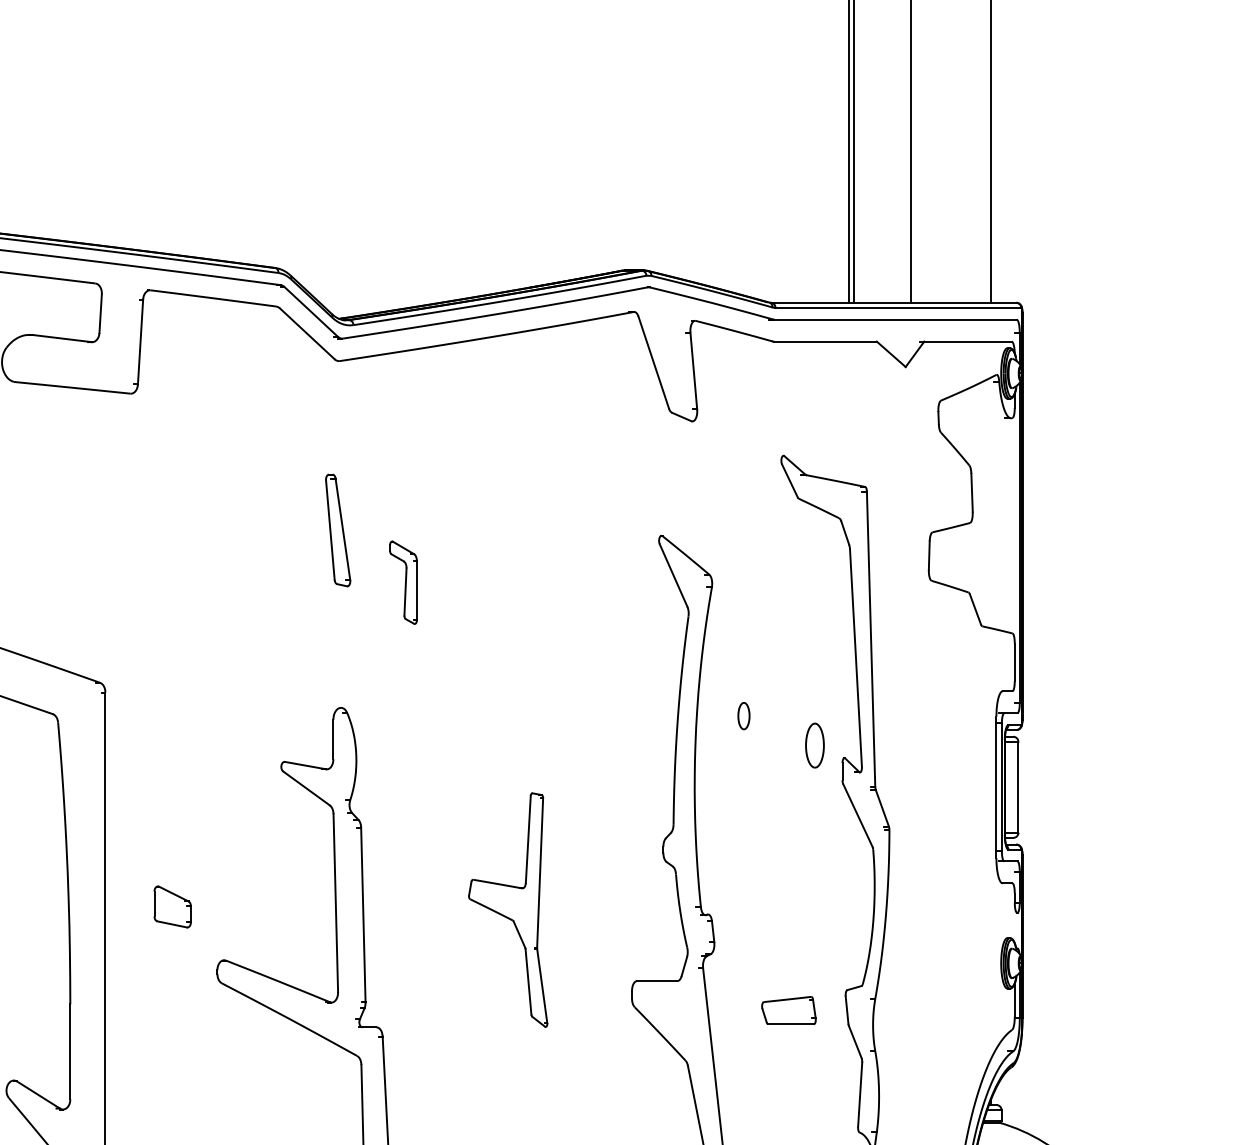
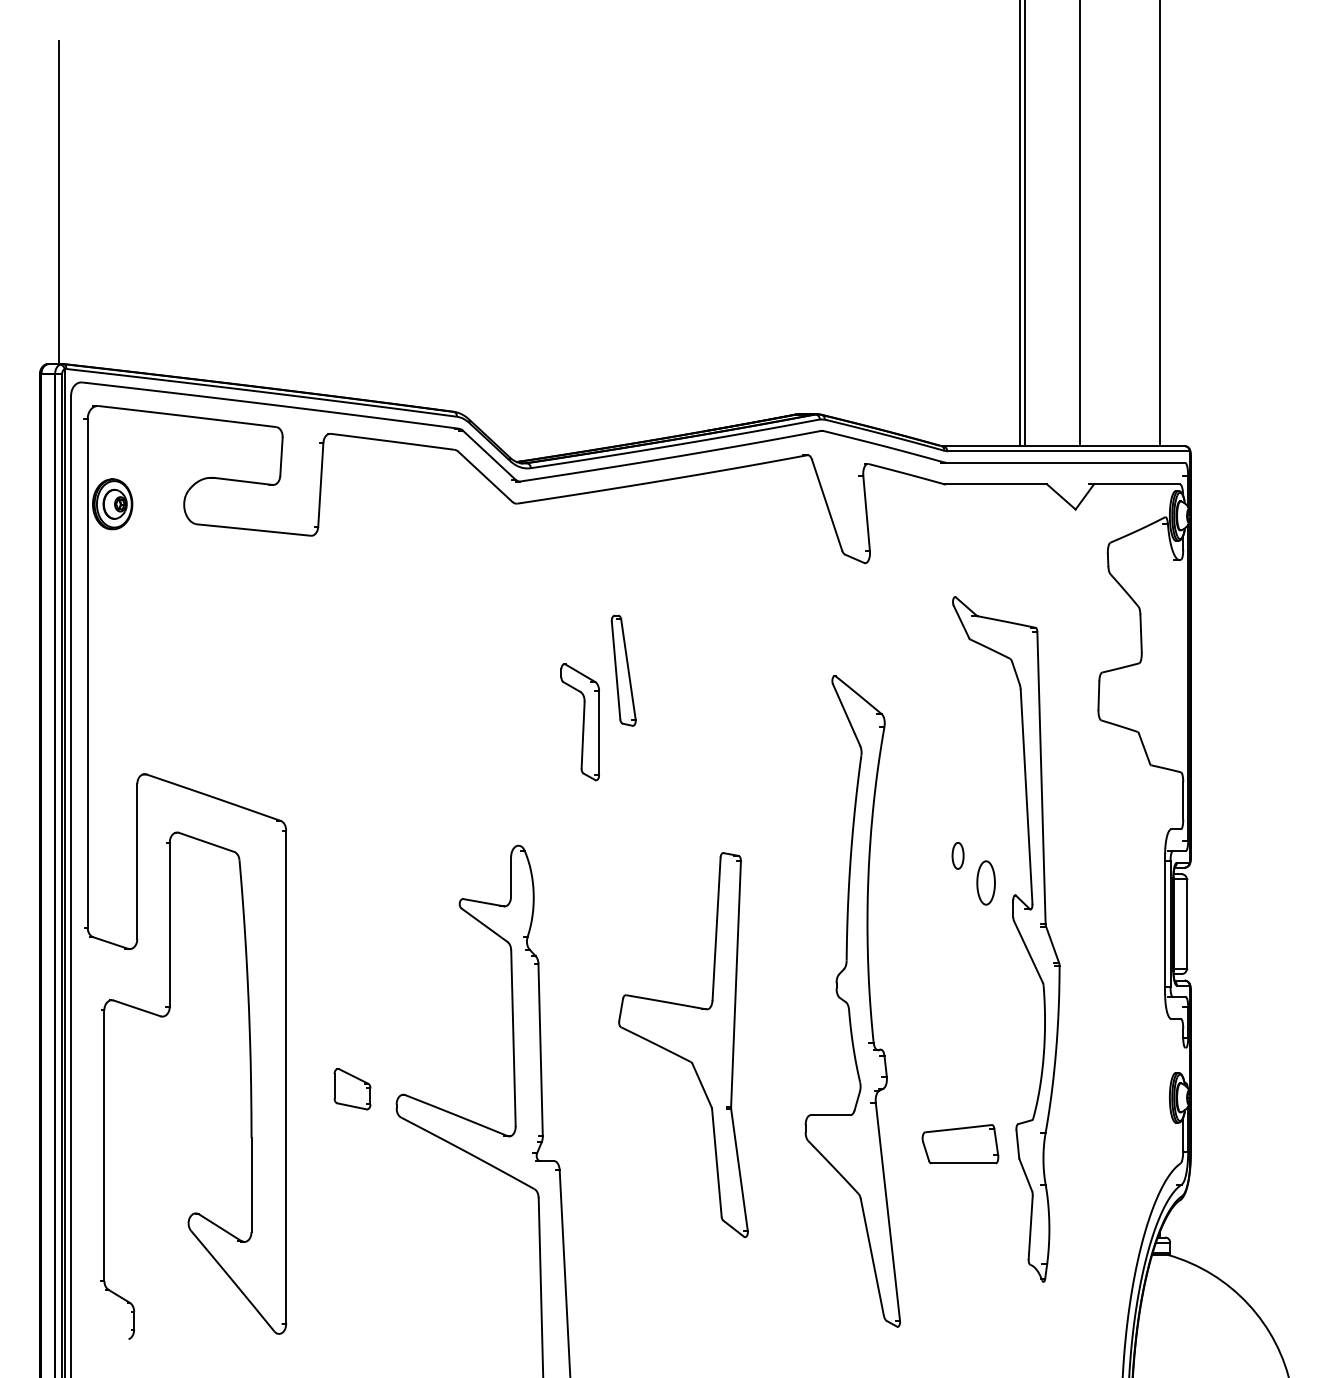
part: (337, 530) -> (623, 670), moved
part: (402, 582) -> (579, 722), size x1.43
part: (743, 715) -> (957, 855), moved
part: (172, 907) -> (352, 1089), moved
part: (508, 910) -> (683, 1045), size x1.67
part: (788, 1010) -> (960, 1144), size x1.43

